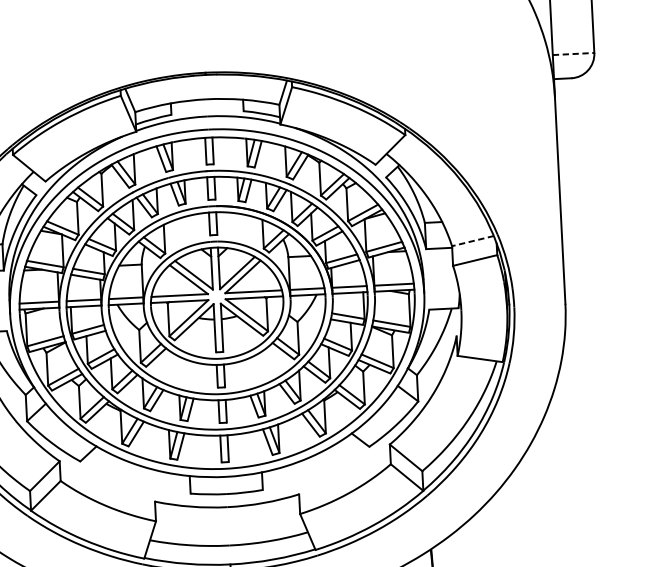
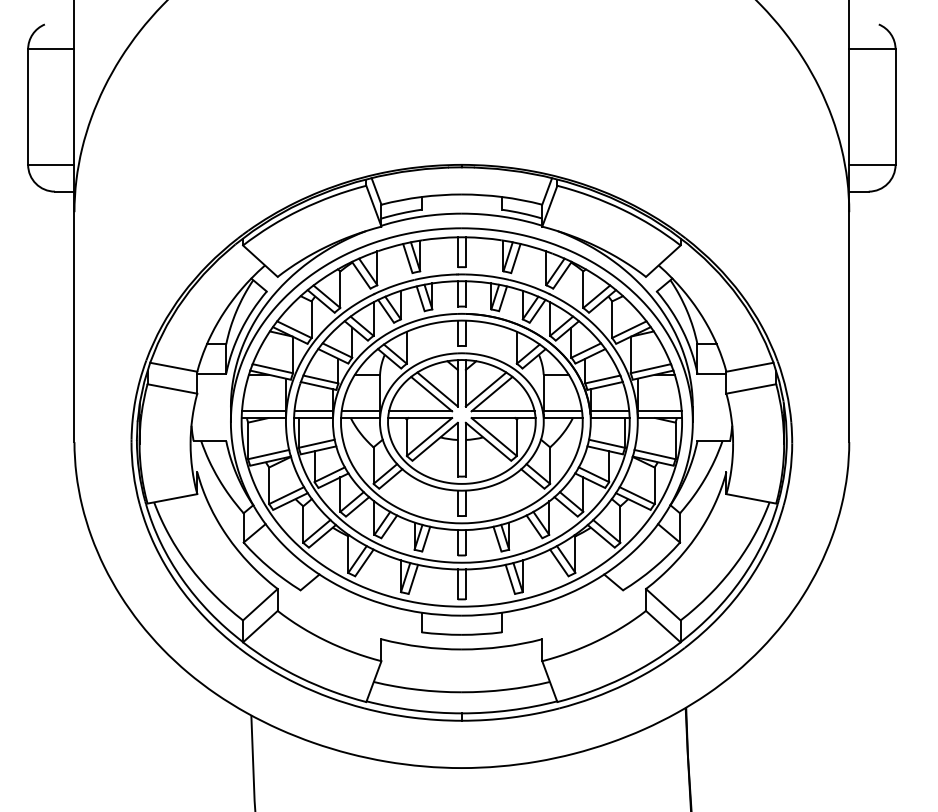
line: (573, 53) -> (872, 164), dashed -> solid
line: (472, 241) -> (749, 367), dashed -> solid

